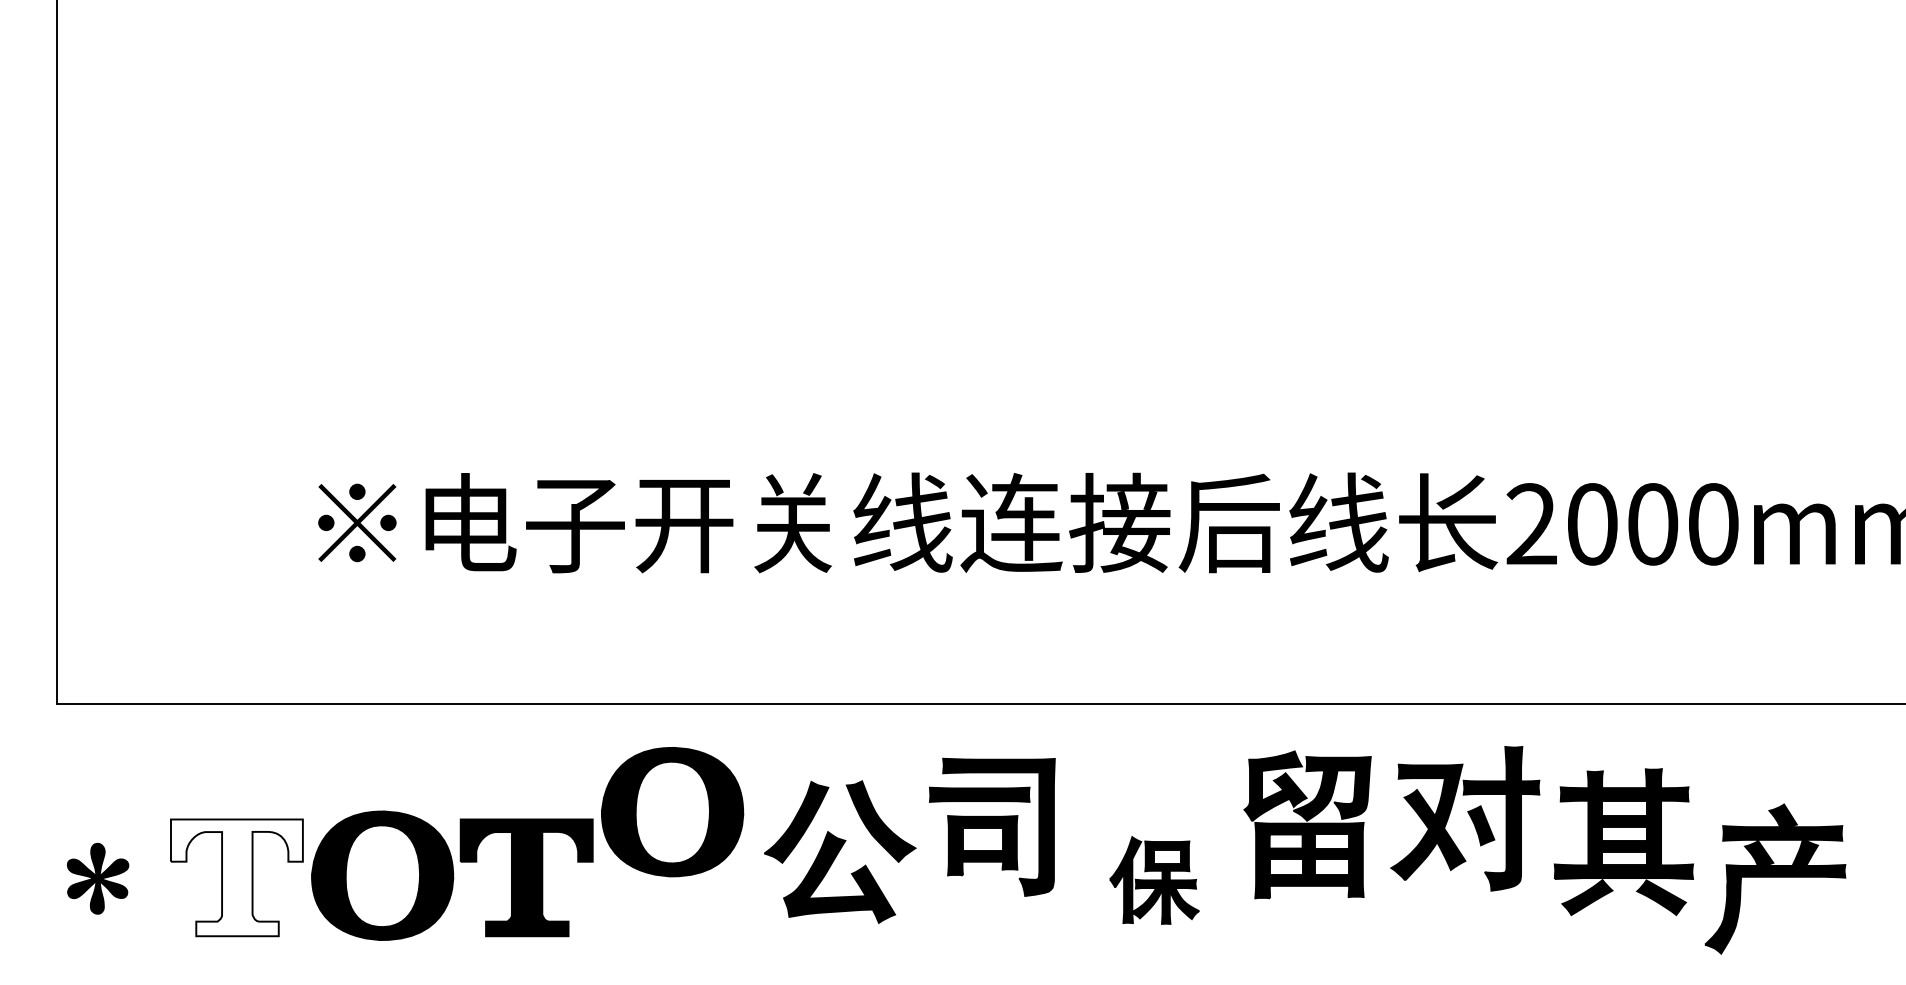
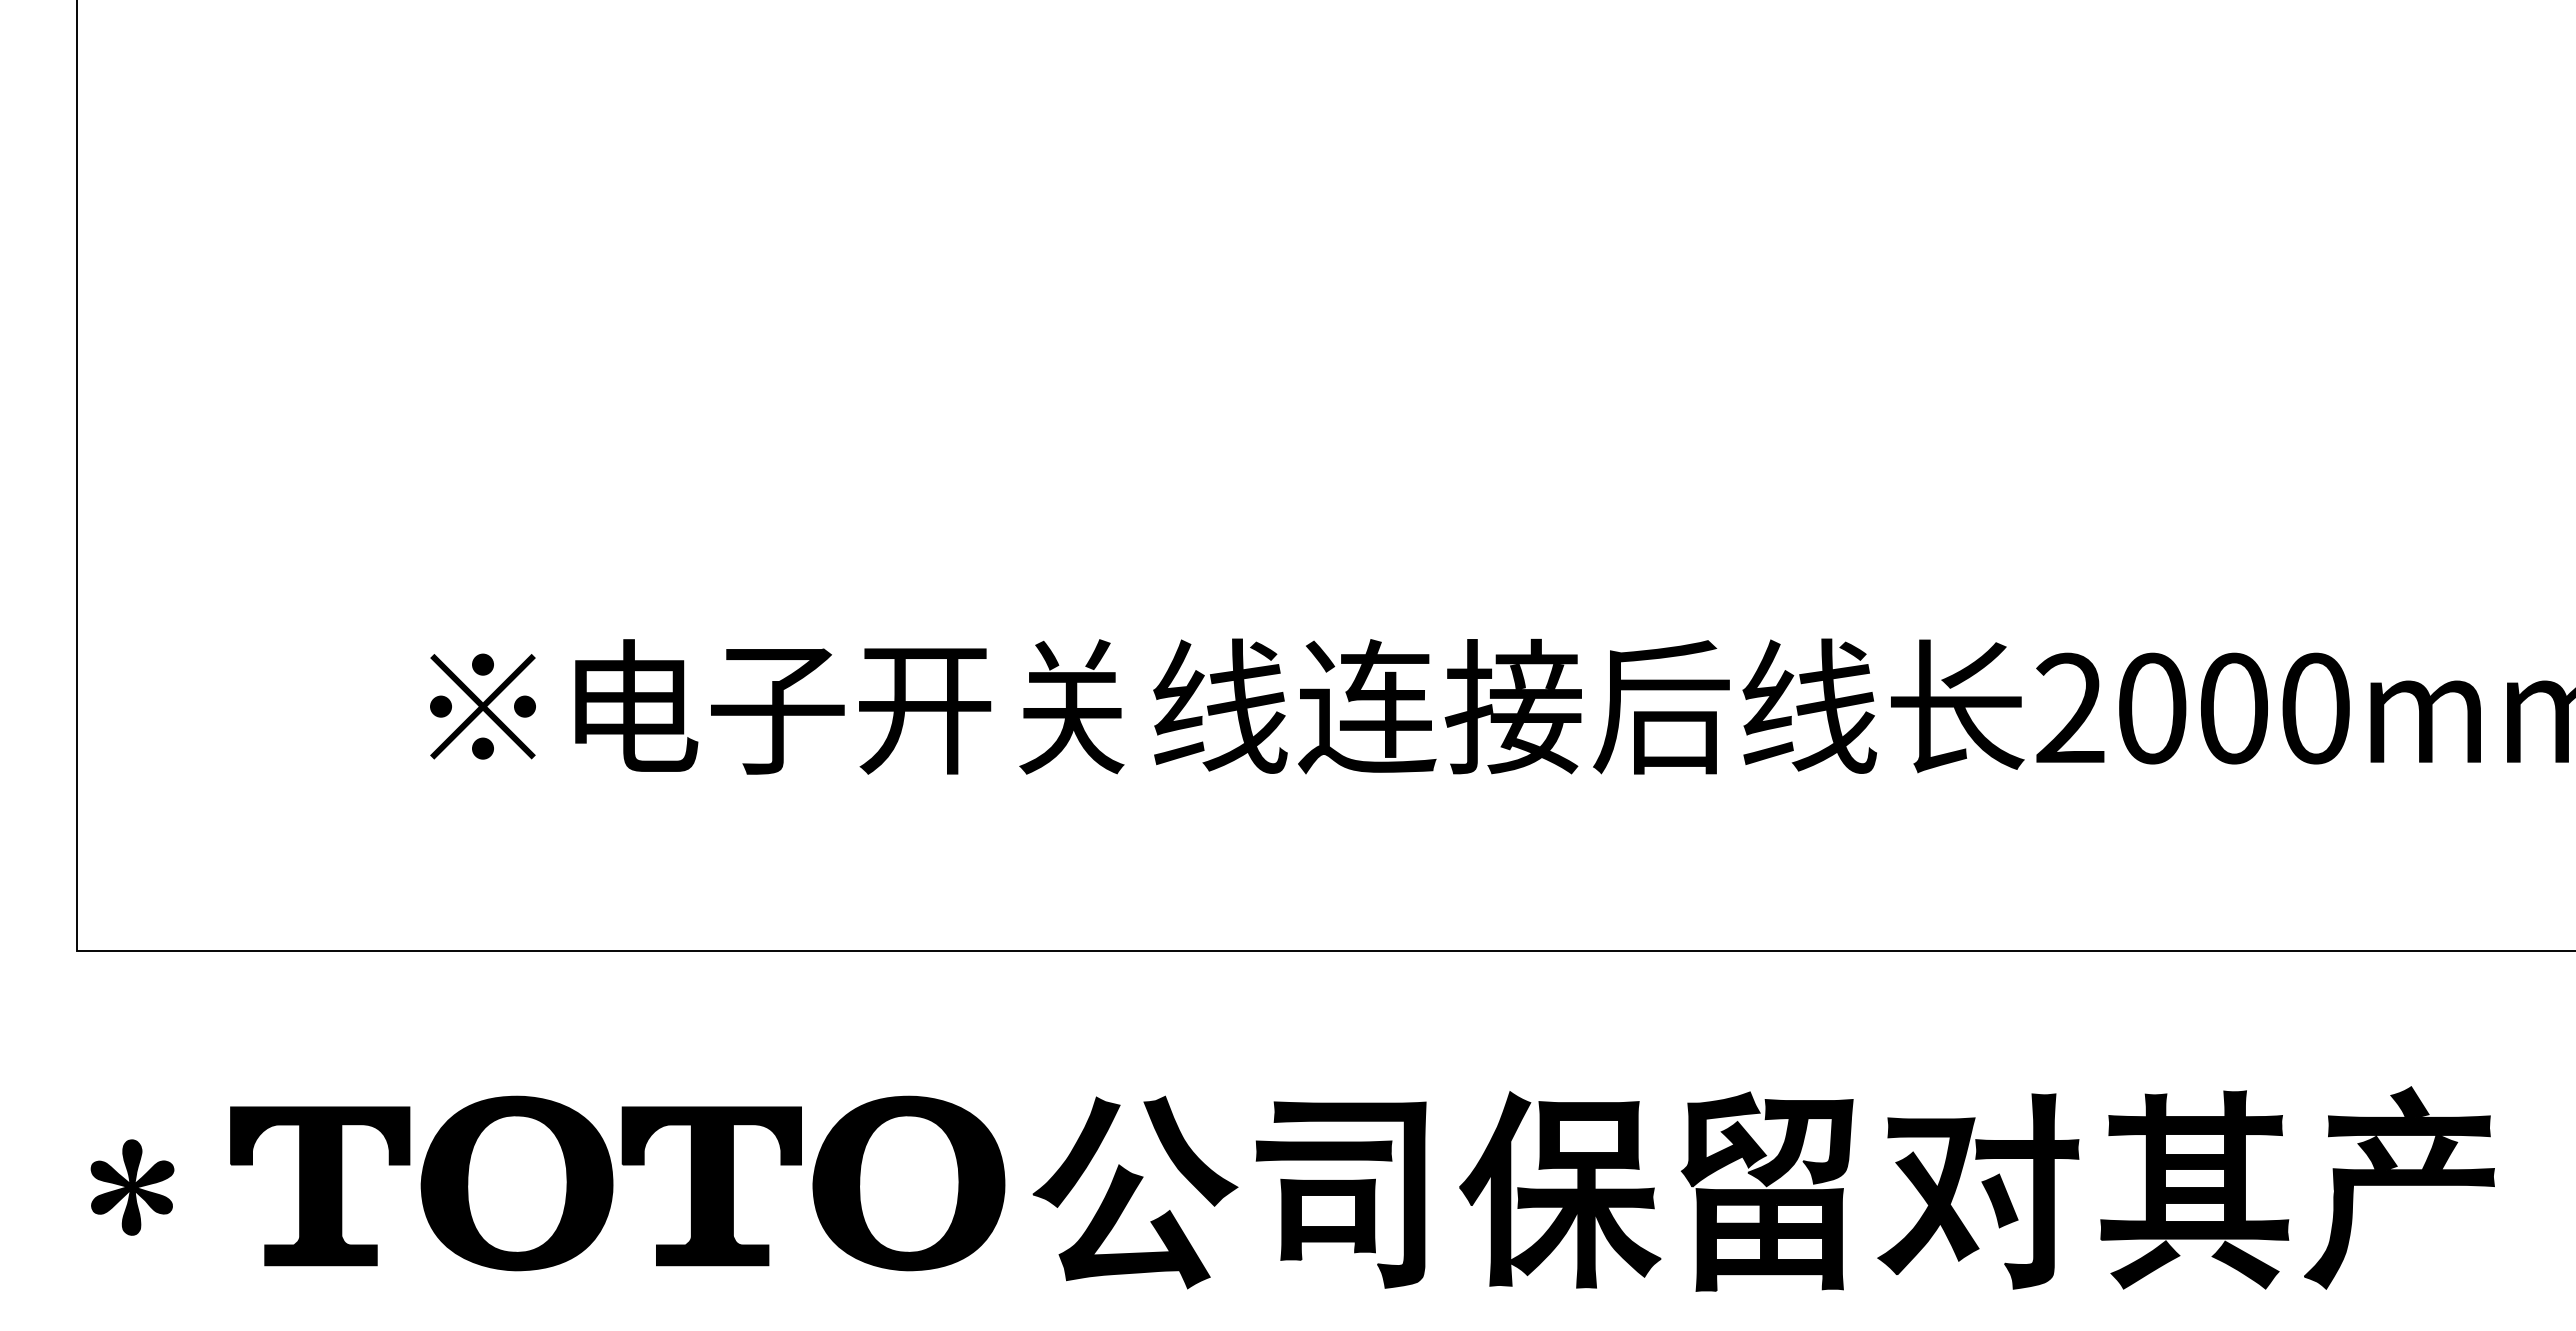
part: (672, 812) -> (908, 1183), moved
part: (1469, 816) -> (1984, 1188), moved
part: (1307, 824) -> (1766, 1191), moved
part: (991, 826) -> (1340, 1194), moved
part: (1623, 841) -> (2194, 1189), moved
part: (840, 852) -> (1135, 1192), moved
fill: (237, 877) -> (320, 1186), added
part: (1154, 880) -> (1560, 1189), size x1.67

